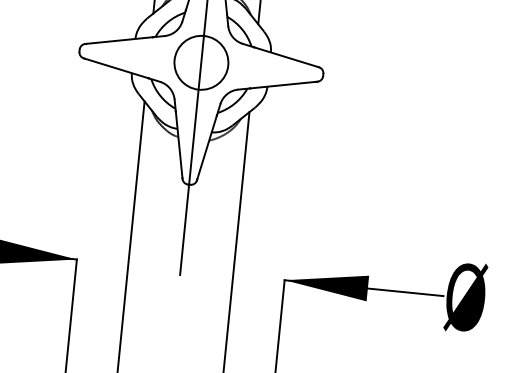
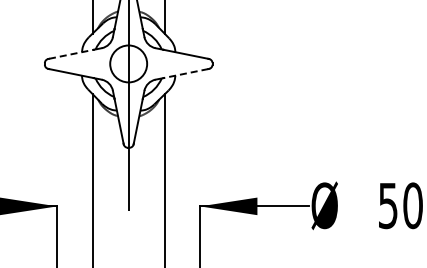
line: (119, 40) -> (71, 54), solid -> dashed
line: (282, 84) -> (185, 73), solid -> dashed

